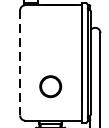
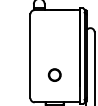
line: (20, 63) -> (30, 56), dashed -> solid
part: (50, 85) -> (54, 74), size x0.71

